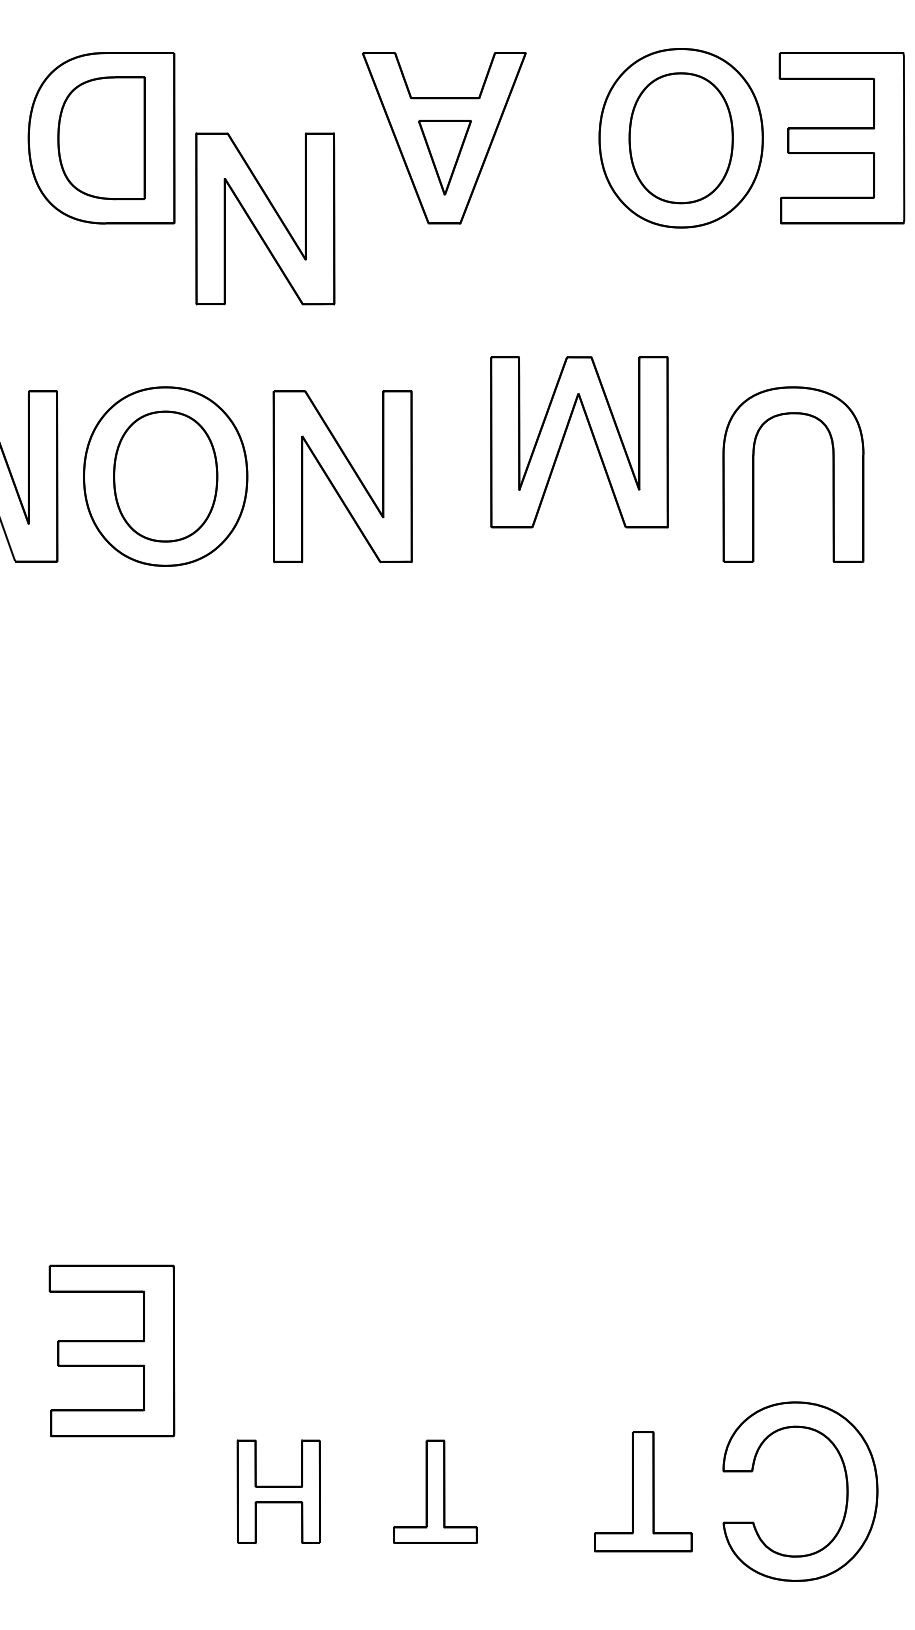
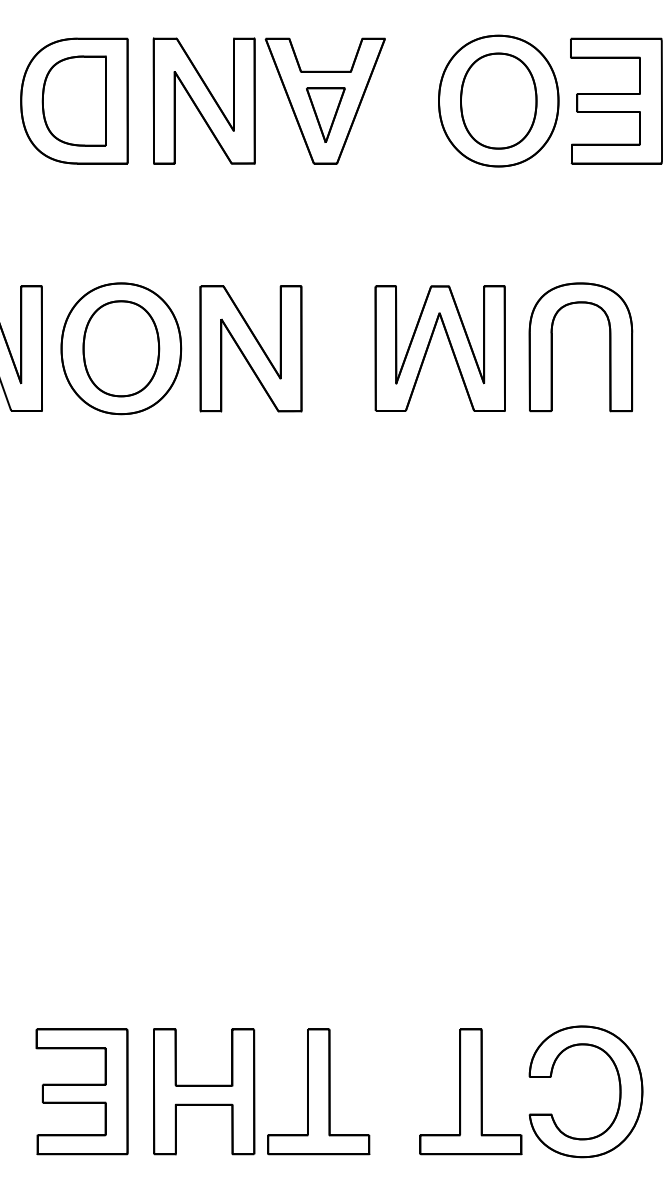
part: (264, 218) -> (203, 100), moved
part: (564, 439) -> (429, 346), moved
part: (111, 1350) -> (81, 1091), moved
part: (279, 1491) -> (204, 1091), size x1.67
part: (434, 1491) -> (318, 1091), size x1.67
part: (642, 1491) -> (470, 1091), size x1.43

